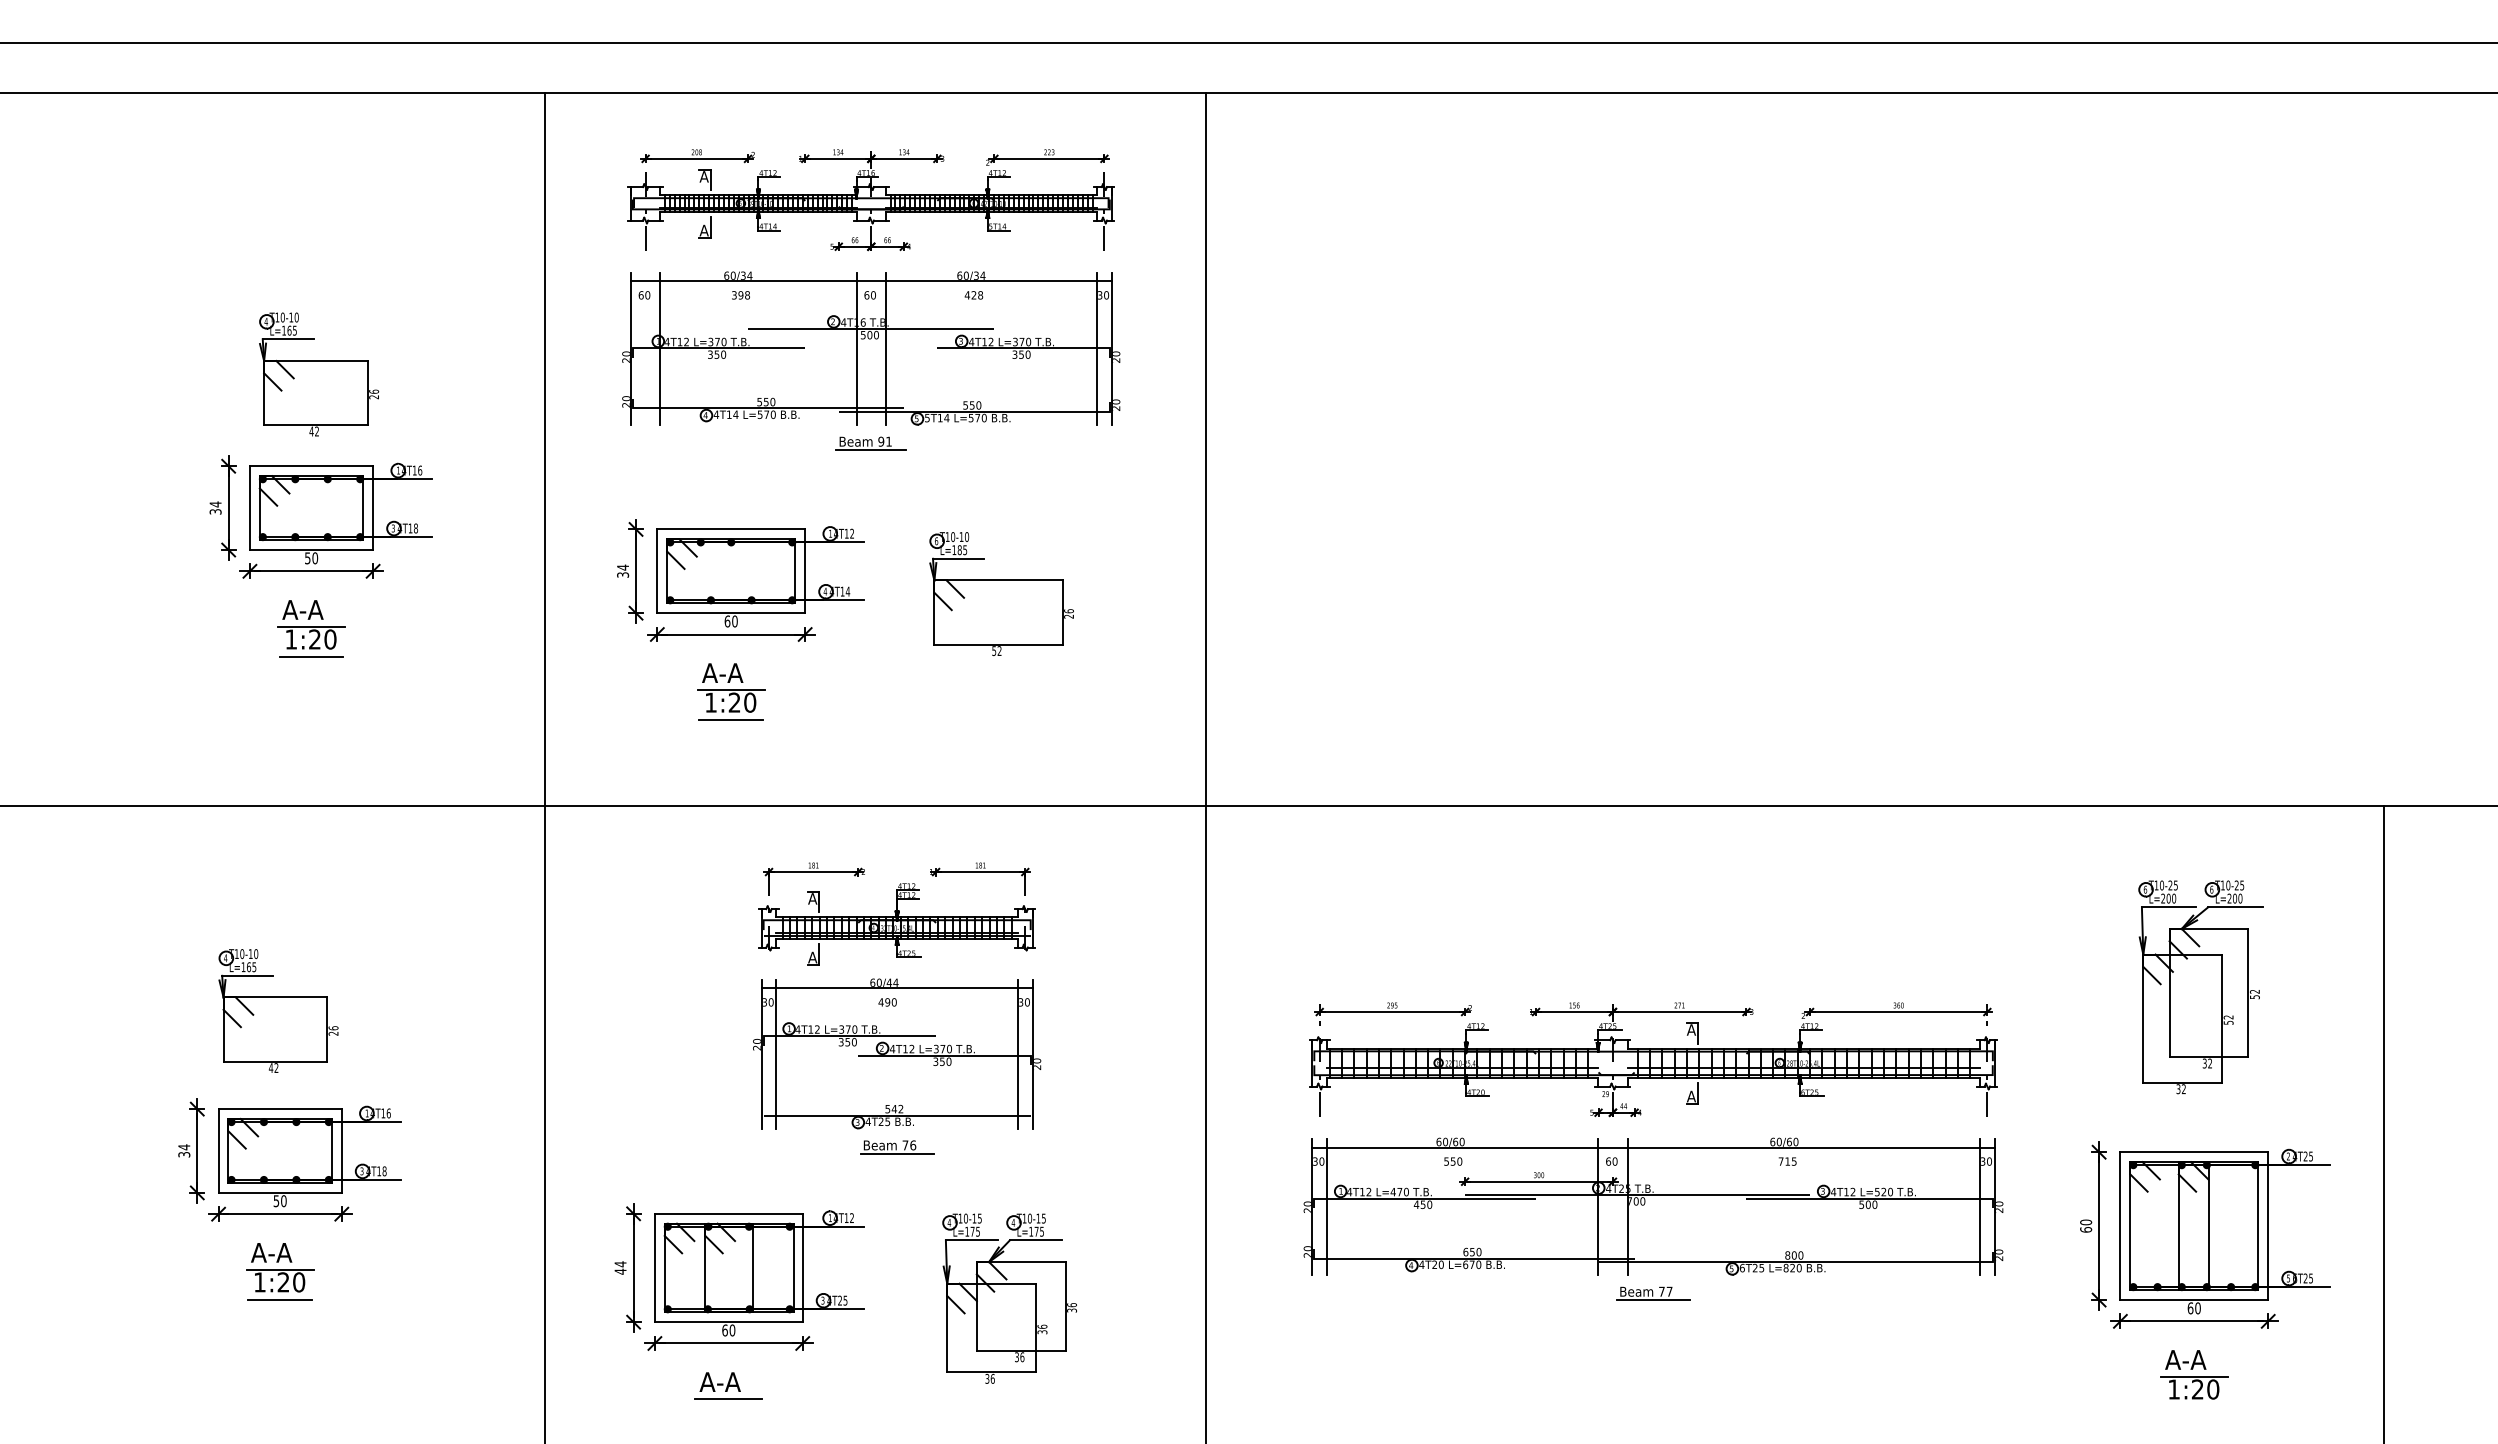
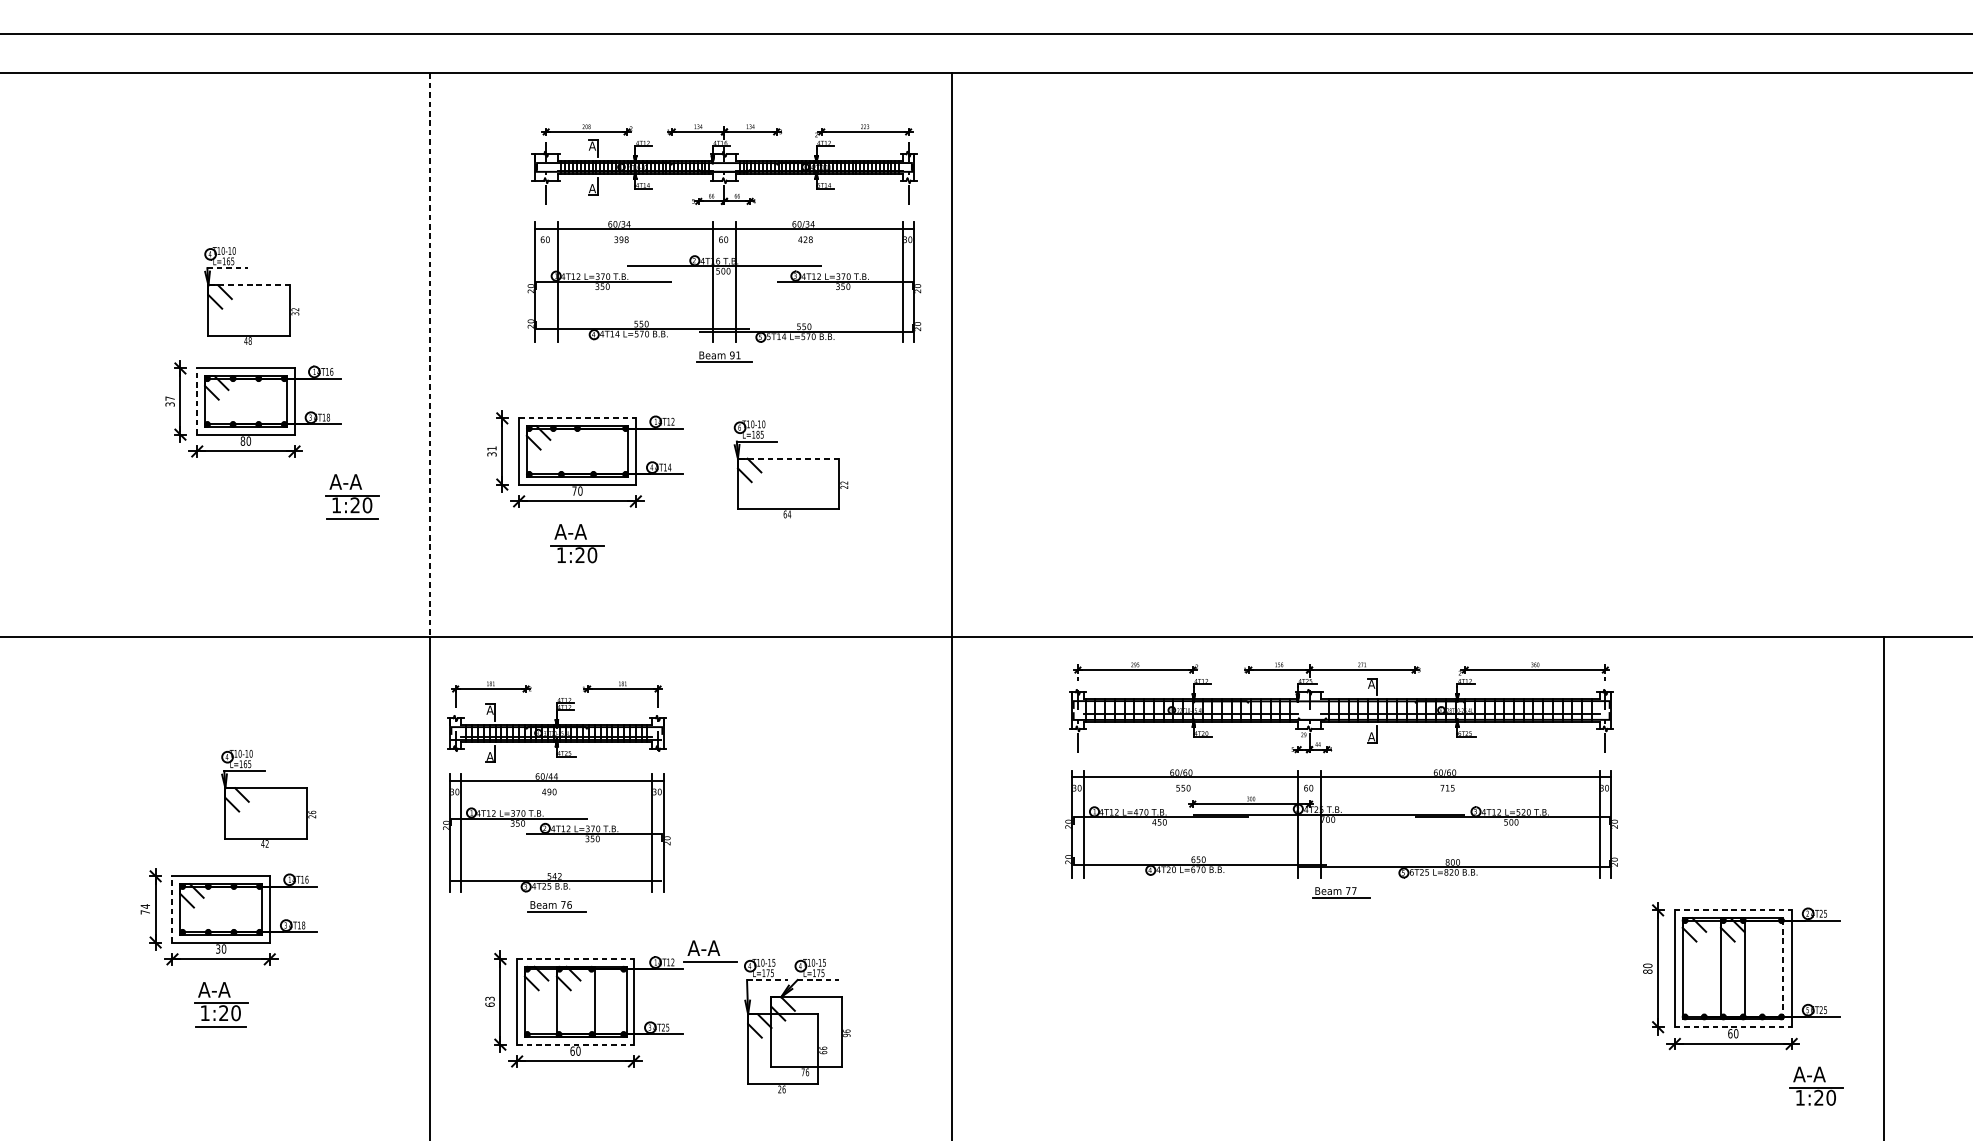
part: (871, 299) -> (724, 243), moved
line: (288, 339) -> (227, 268), solid -> dashed
line: (315, 361) -> (249, 285), solid -> dashed
text: (374, 394) -> (295, 311), 26 -> 32
text: (317, 431) -> (250, 341), 42 -> 48
line: (544, 449) -> (429, 355), solid -> dashed
text: (215, 504) -> (170, 398), 34 -> 37
line: (249, 508) -> (196, 401), solid -> dashed
line: (731, 529) -> (577, 418), solid -> dashed
text: (307, 558) -> (242, 441), 50 -> 80
text: (622, 567) -> (491, 448), 34 -> 31
line: (997, 580) -> (787, 458), solid -> dashed
text: (1068, 611) -> (843, 483), 26 -> 22
text: (727, 621) -> (574, 491), 60 -> 70
part: (311, 628) -> (352, 496), moved
text: (996, 651) -> (787, 514), 52 -> 64
line: (731, 719) -> (577, 568), removed
part: (2200, 987) -> (1738, 780), removed
part: (897, 1008) -> (557, 796), moved
part: (278, 1010) -> (268, 798), moved
line: (218, 1151) -> (172, 909), solid -> dashed
part: (1653, 1151) -> (1341, 780), moved
line: (2194, 1152) -> (1733, 910), solid -> dashed
text: (184, 1154) -> (145, 912), 34 -> 74
text: (276, 1200) -> (218, 948), 50 -> 30
line: (728, 1213) -> (575, 958), solid -> dashed
line: (2257, 1225) -> (1783, 968), solid -> dashed
text: (2085, 1229) -> (1647, 971), 60 -> 80
line: (972, 1240) -> (768, 980), solid -> dashed
line: (1036, 1240) -> (818, 980), solid -> dashed
text: (620, 1267) -> (489, 1001), 44 -> 63
line: (2194, 1300) -> (1733, 1027), solid -> dashed
text: (1071, 1310) -> (846, 1035), 36 -> 96
line: (728, 1322) -> (575, 1044), solid -> dashed
text: (1042, 1332) -> (823, 1052), 36 -> 66
text: (1016, 1357) -> (802, 1072), 36 -> 76
part: (2194, 1374) -> (1816, 1085), moved
text: (987, 1378) -> (779, 1089), 36 -> 26
part: (728, 1385) -> (710, 950), moved

